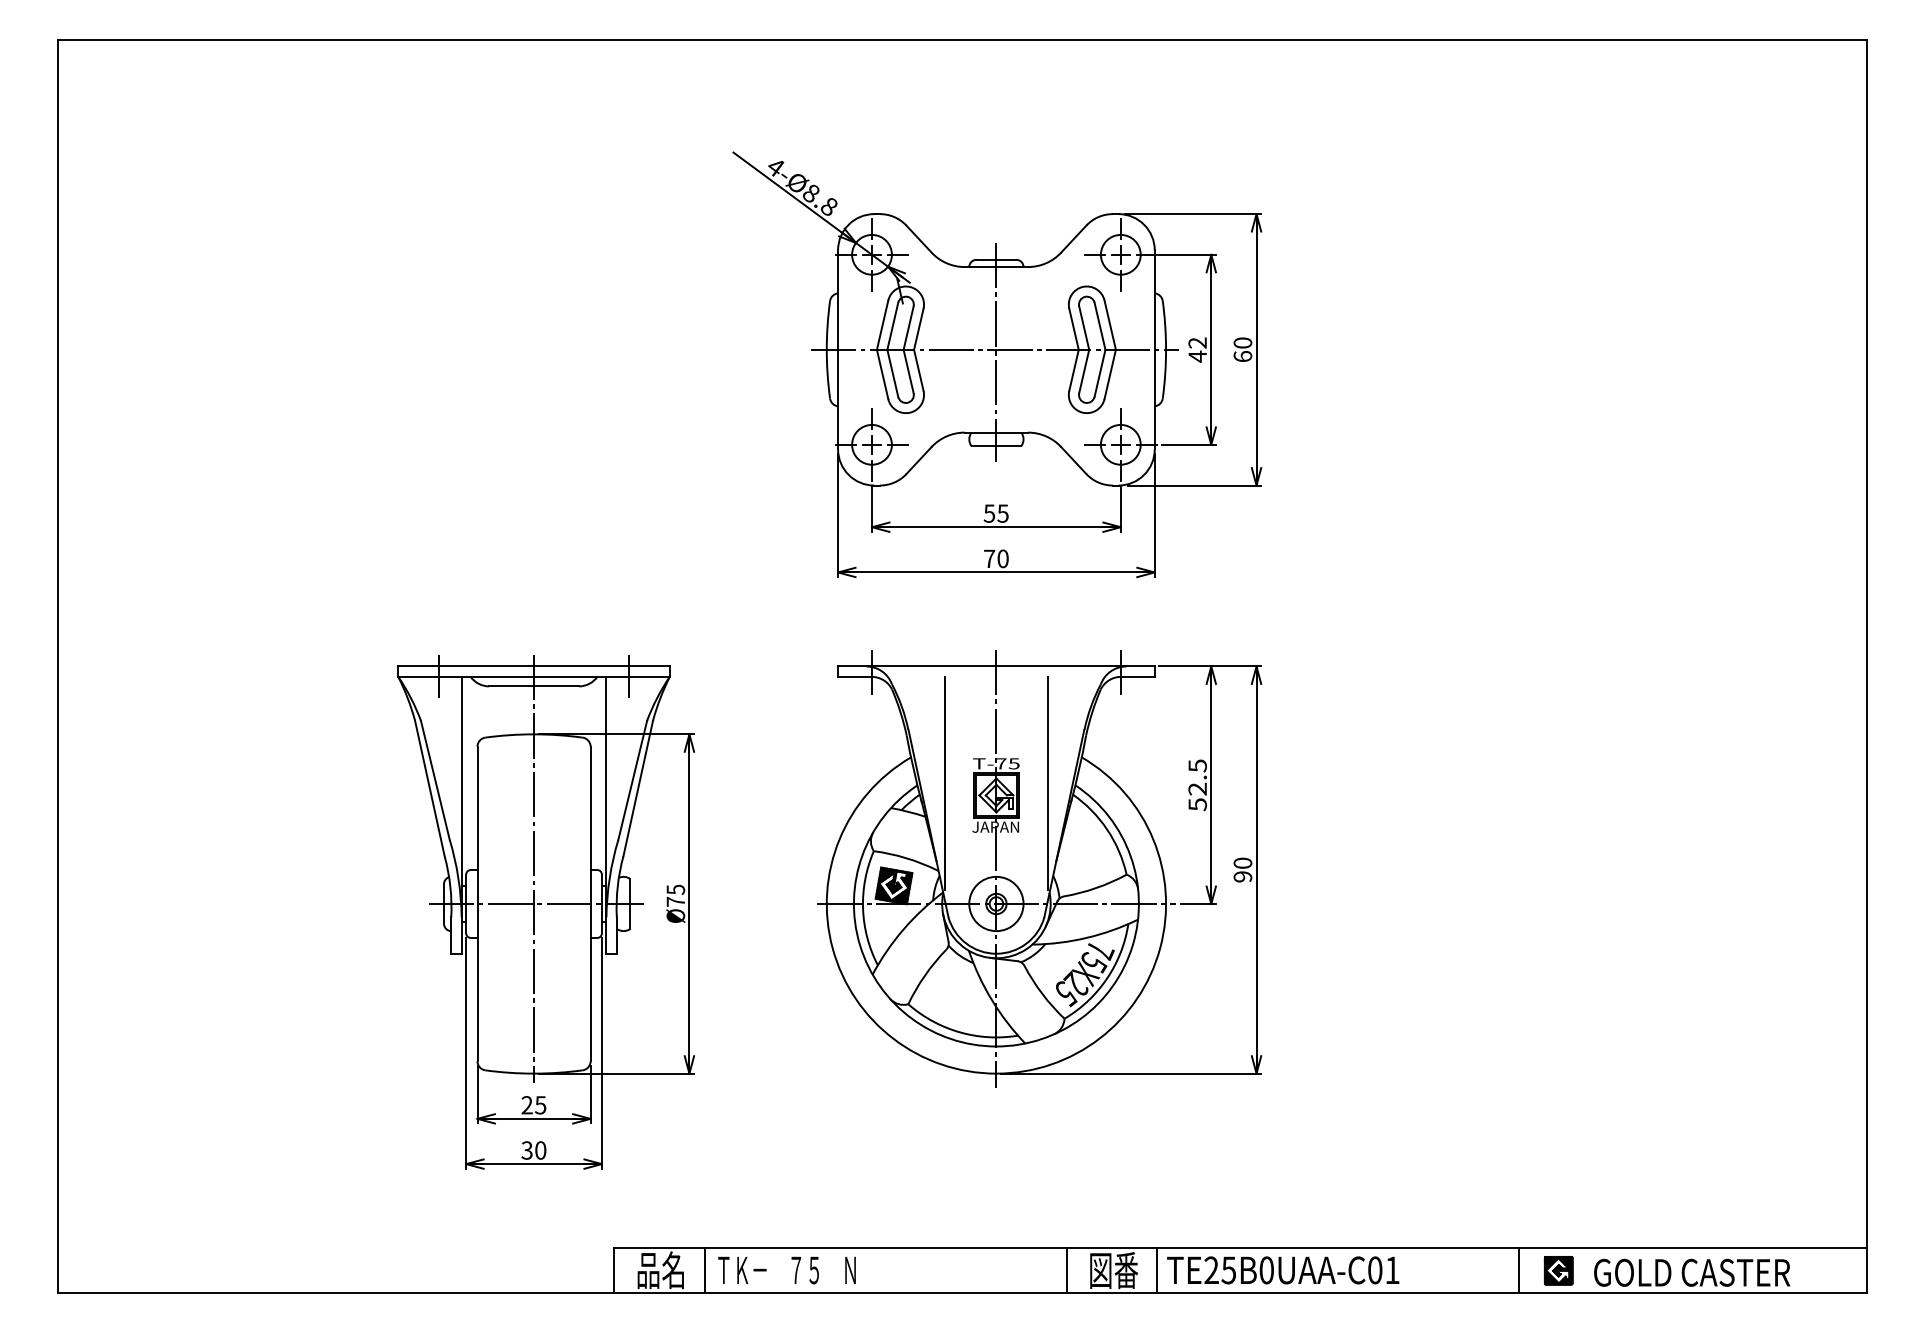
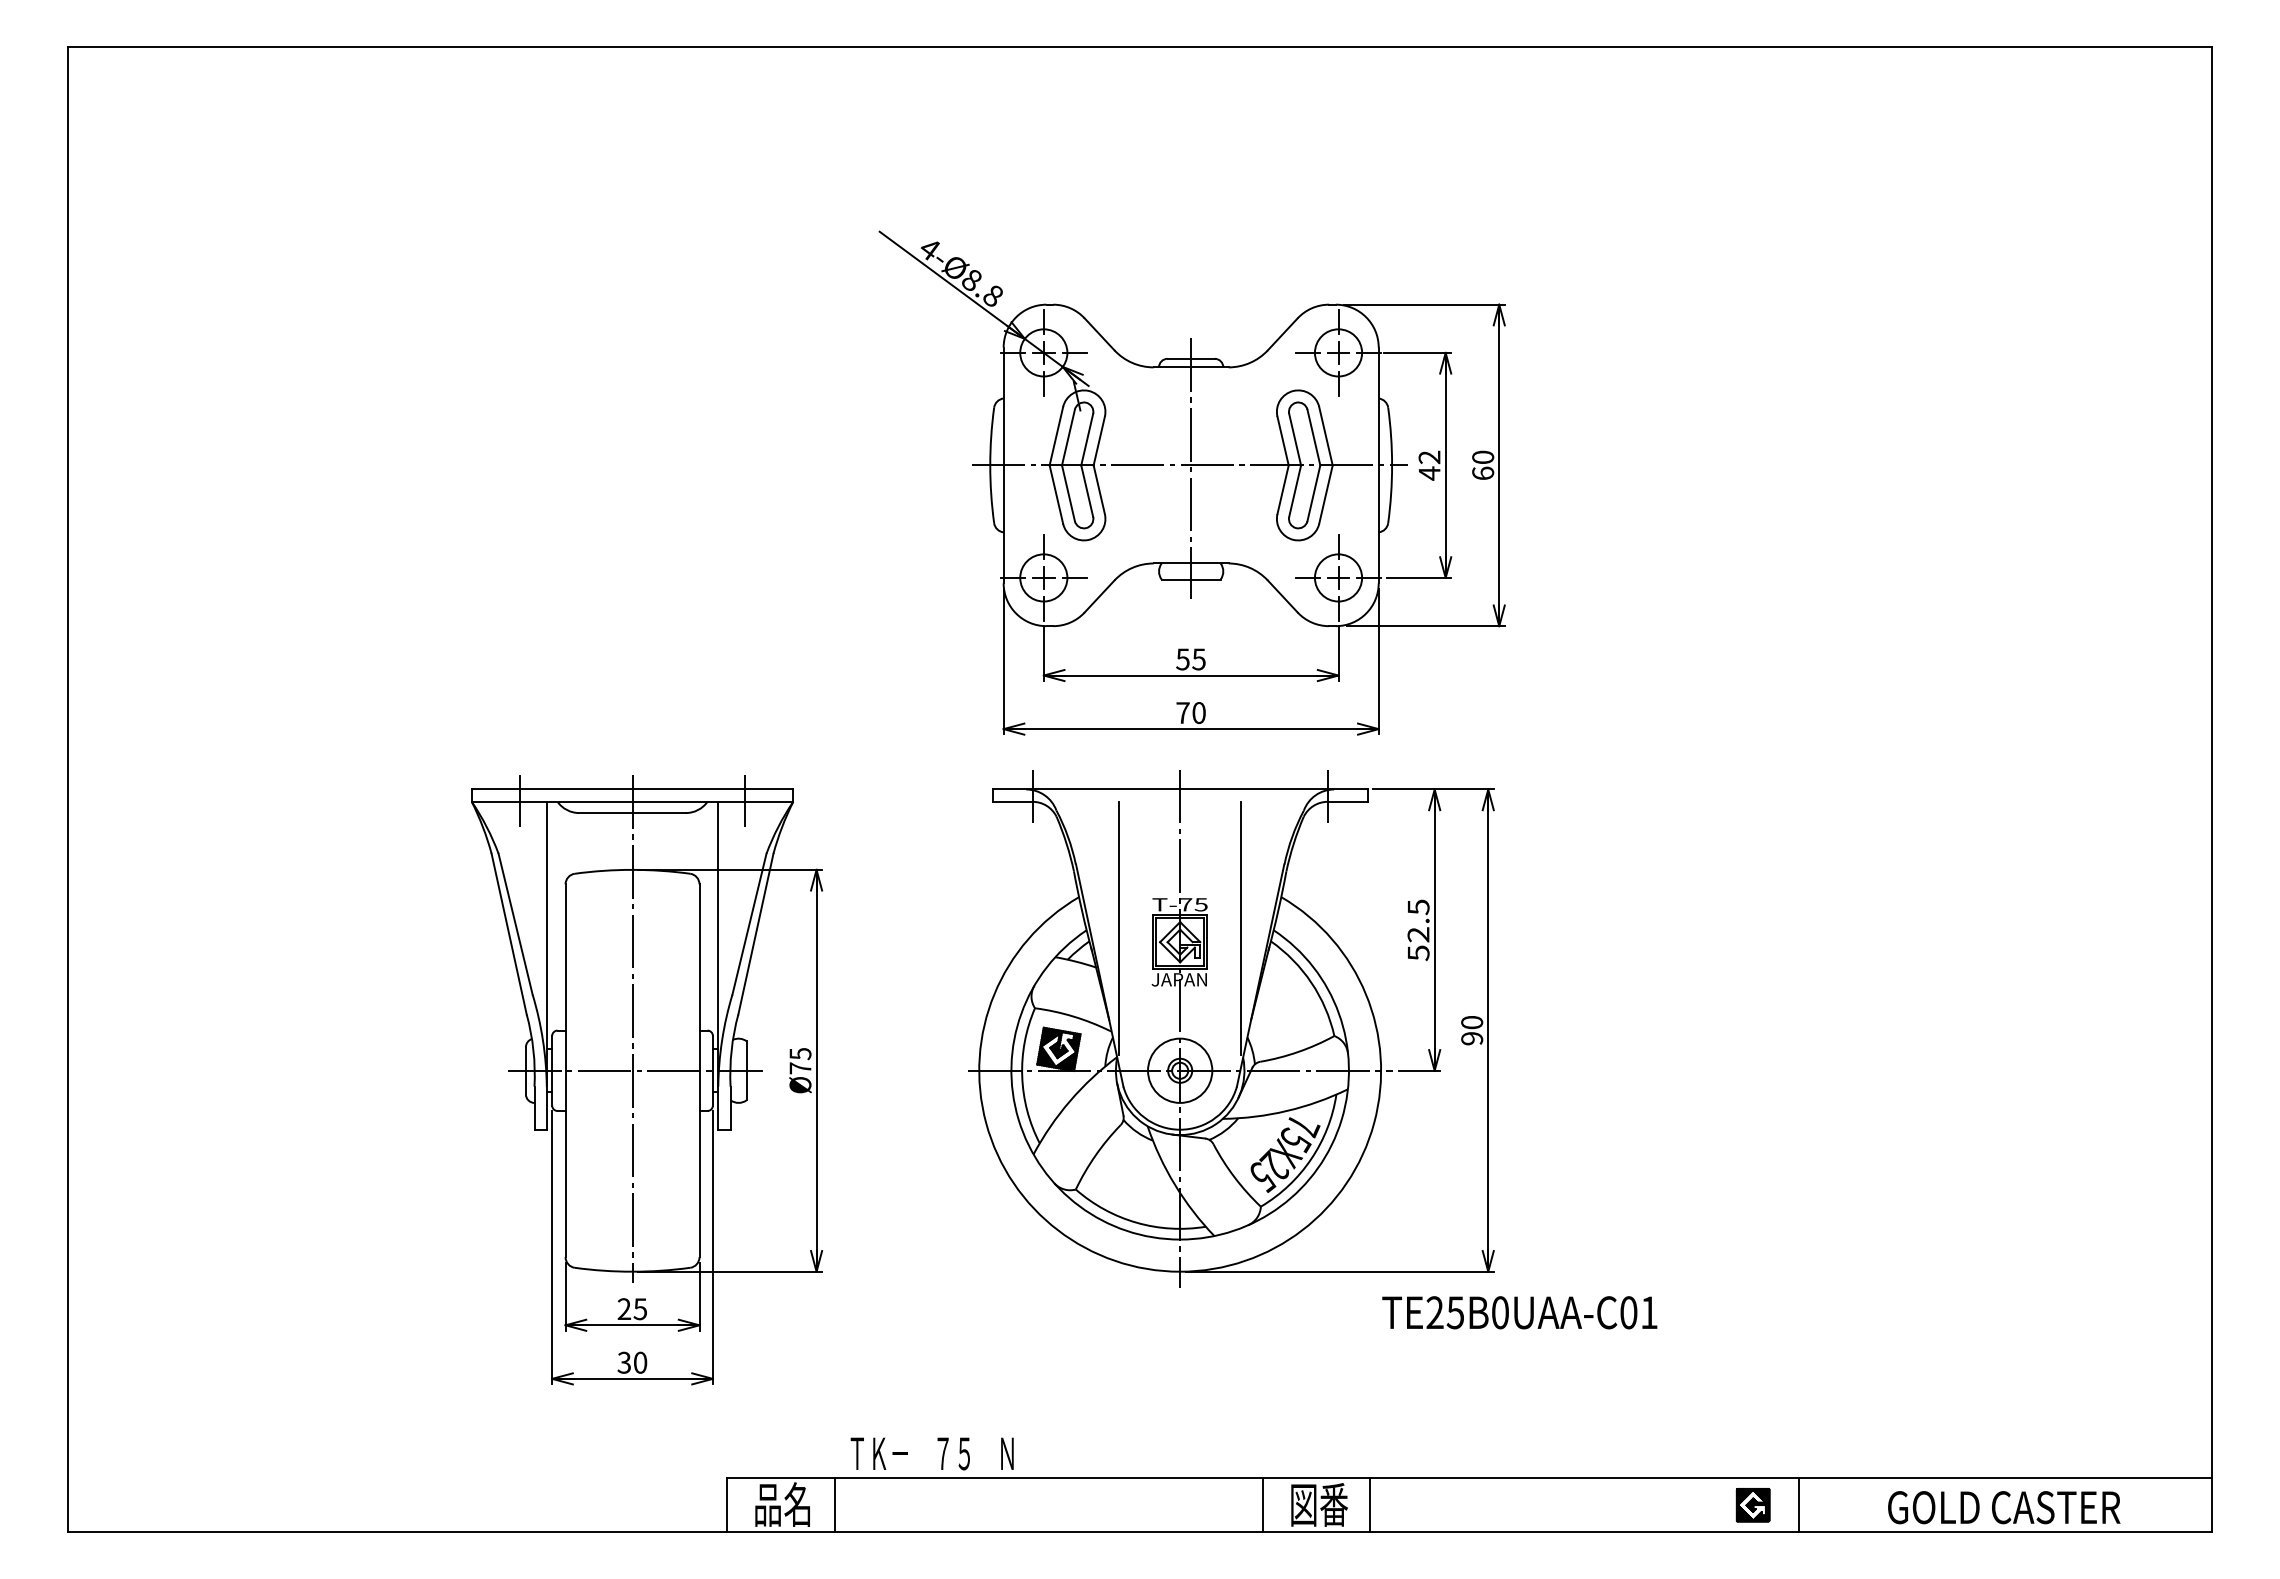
part: (996, 364) -> (1191, 482), moved
text: (786, 1270) -> (931, 1453), moved
text: (1282, 1270) -> (1519, 1312), moved
part: (1558, 1271) -> (1752, 1505), moved

